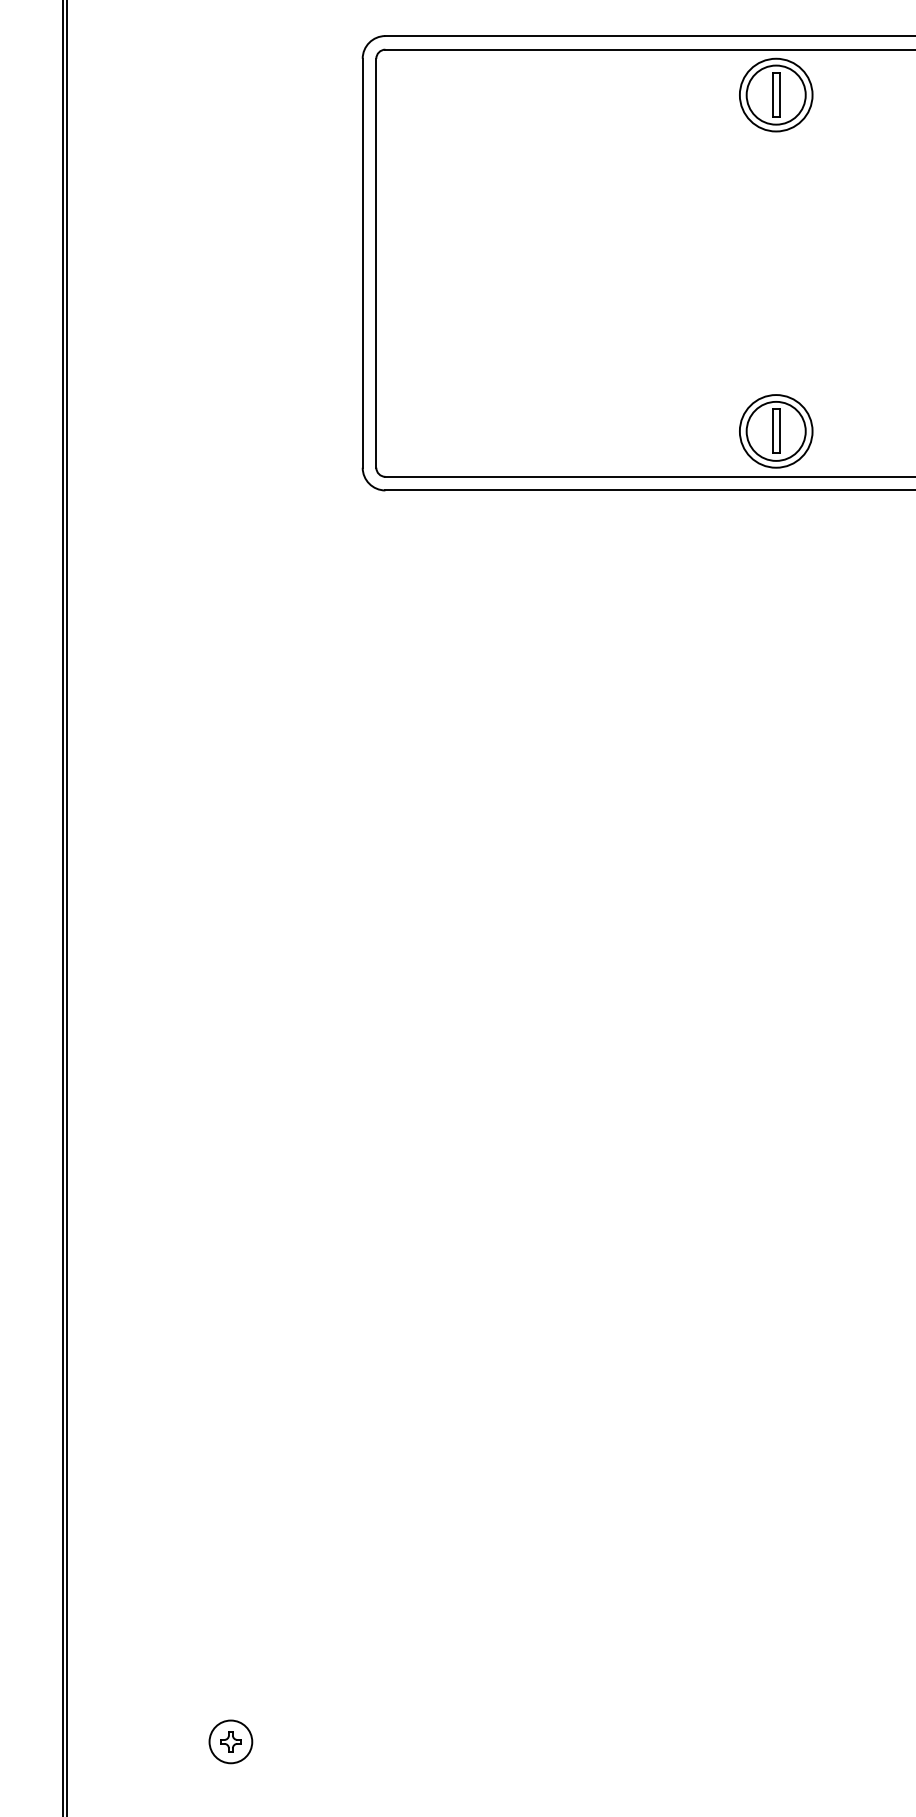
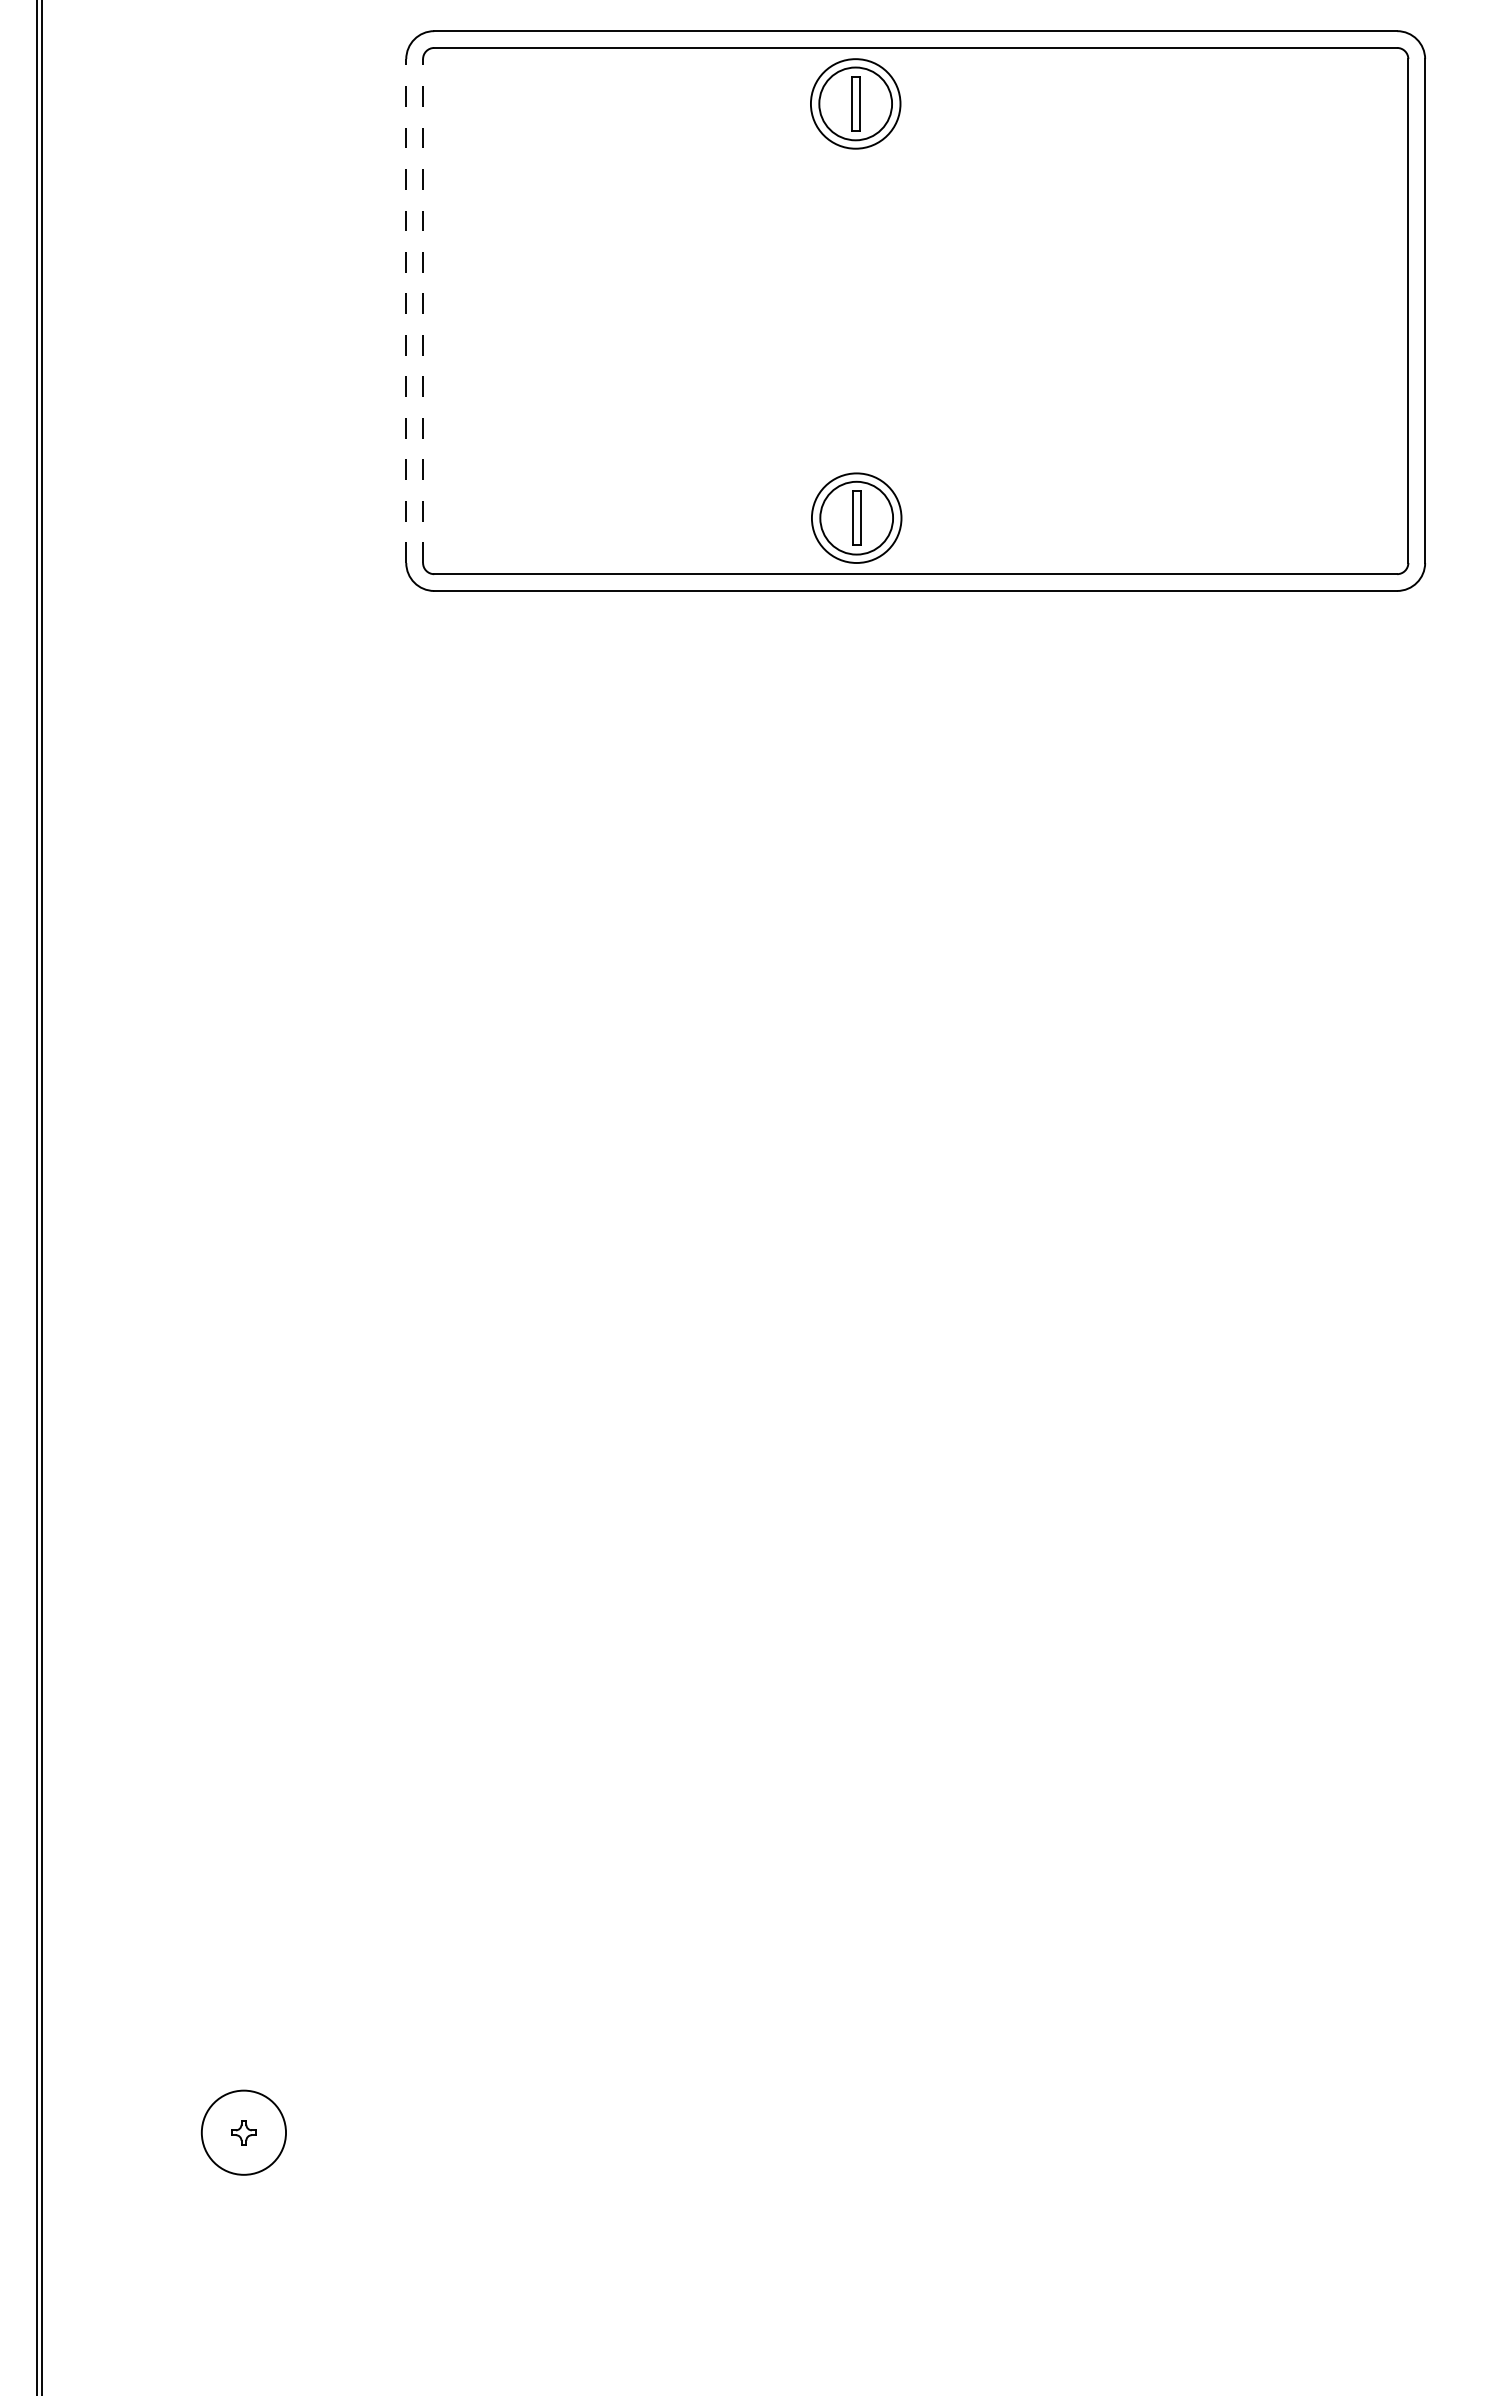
part: (776, 94) -> (855, 103), moved
line: (362, 263) -> (406, 311), solid -> dashed
line: (376, 263) -> (423, 311), solid -> dashed
part: (776, 430) -> (856, 517), moved
circle: (230, 1741) -> (243, 2132), size x1.6

